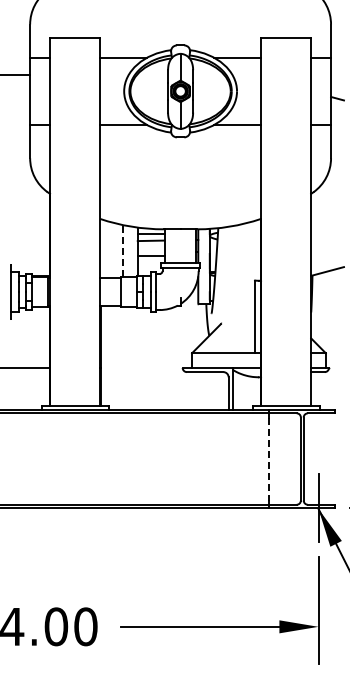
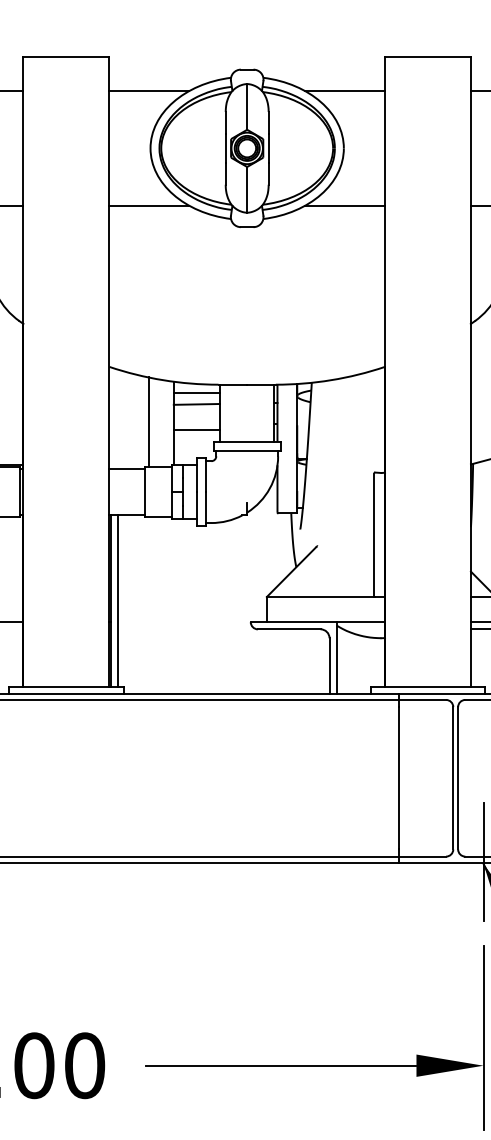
line: (123, 250) -> (149, 420), dashed -> solid
line: (105, 355) -> (118, 600), added
line: (269, 459) -> (399, 779), dashed -> solid

